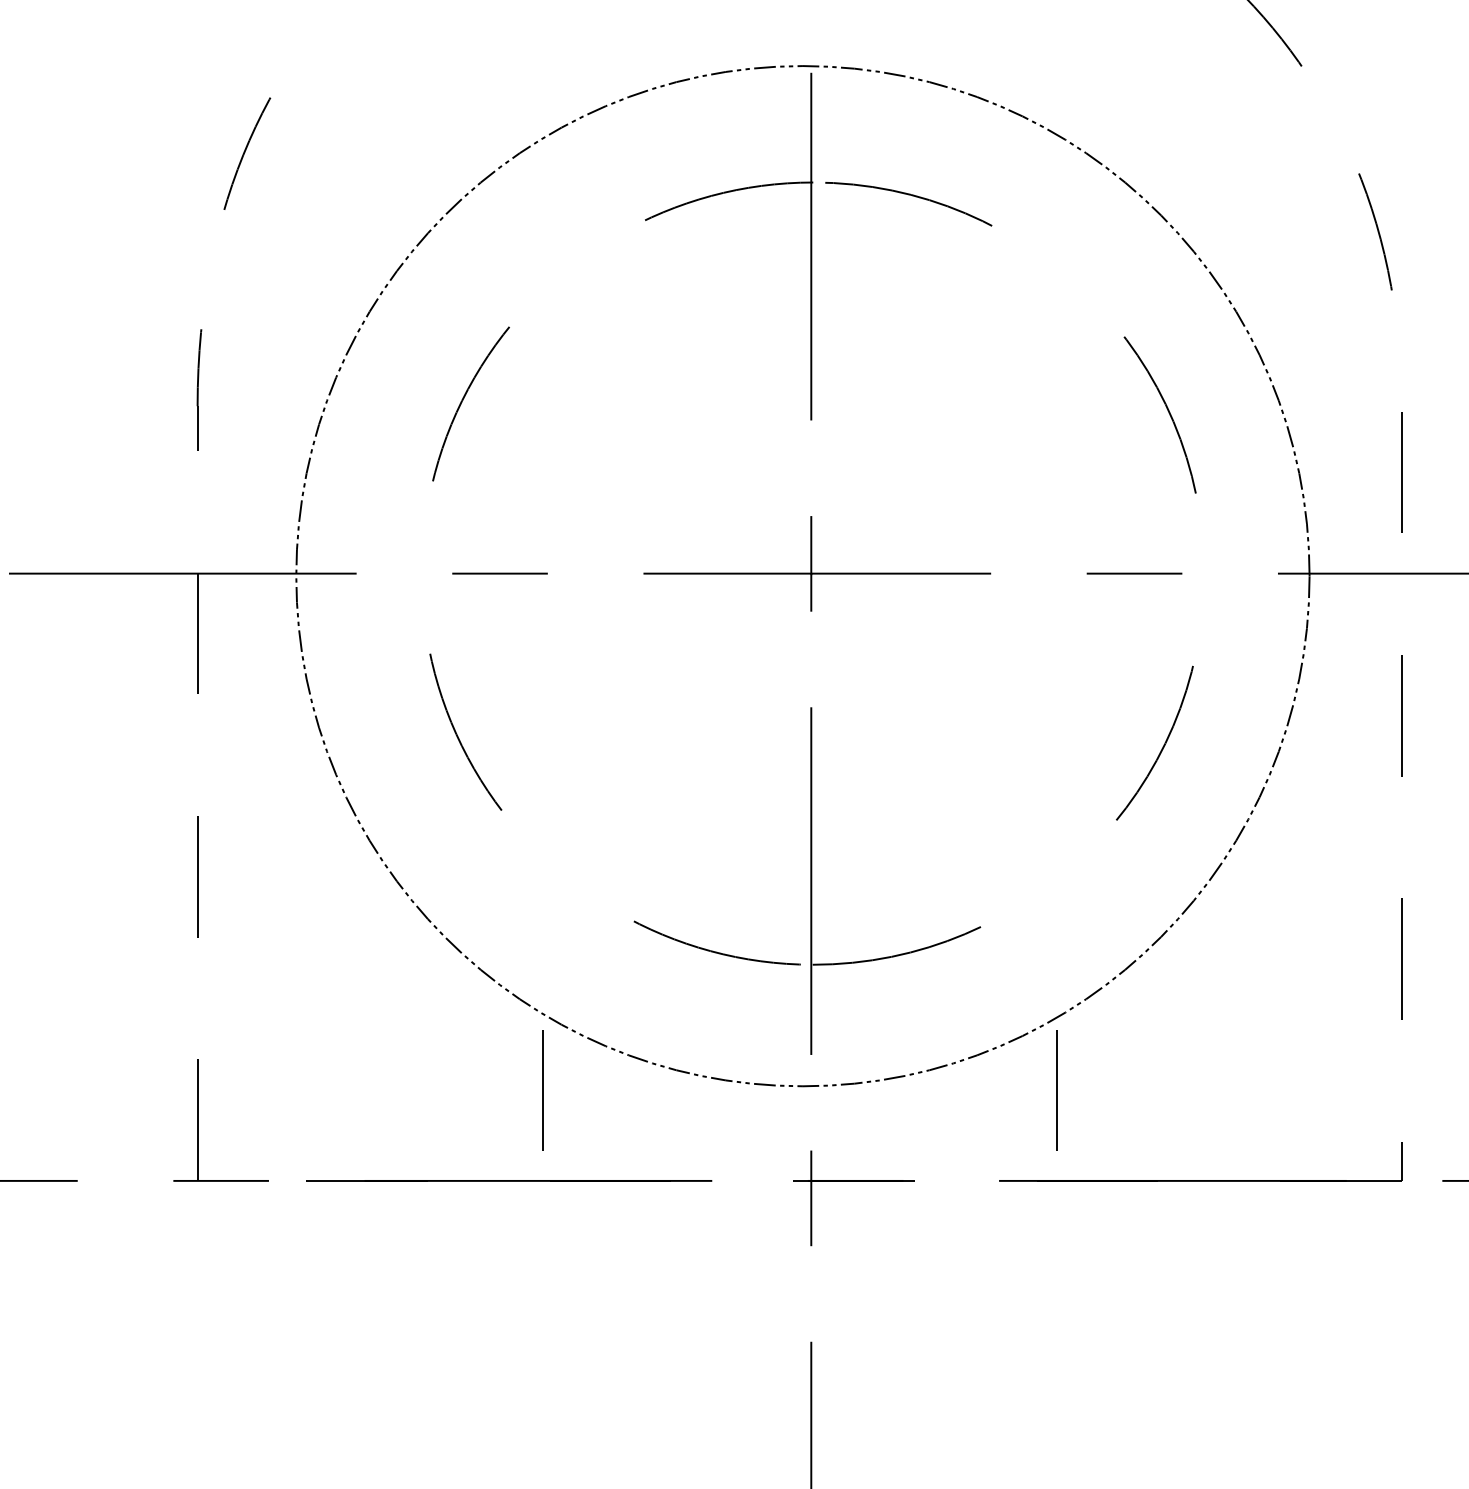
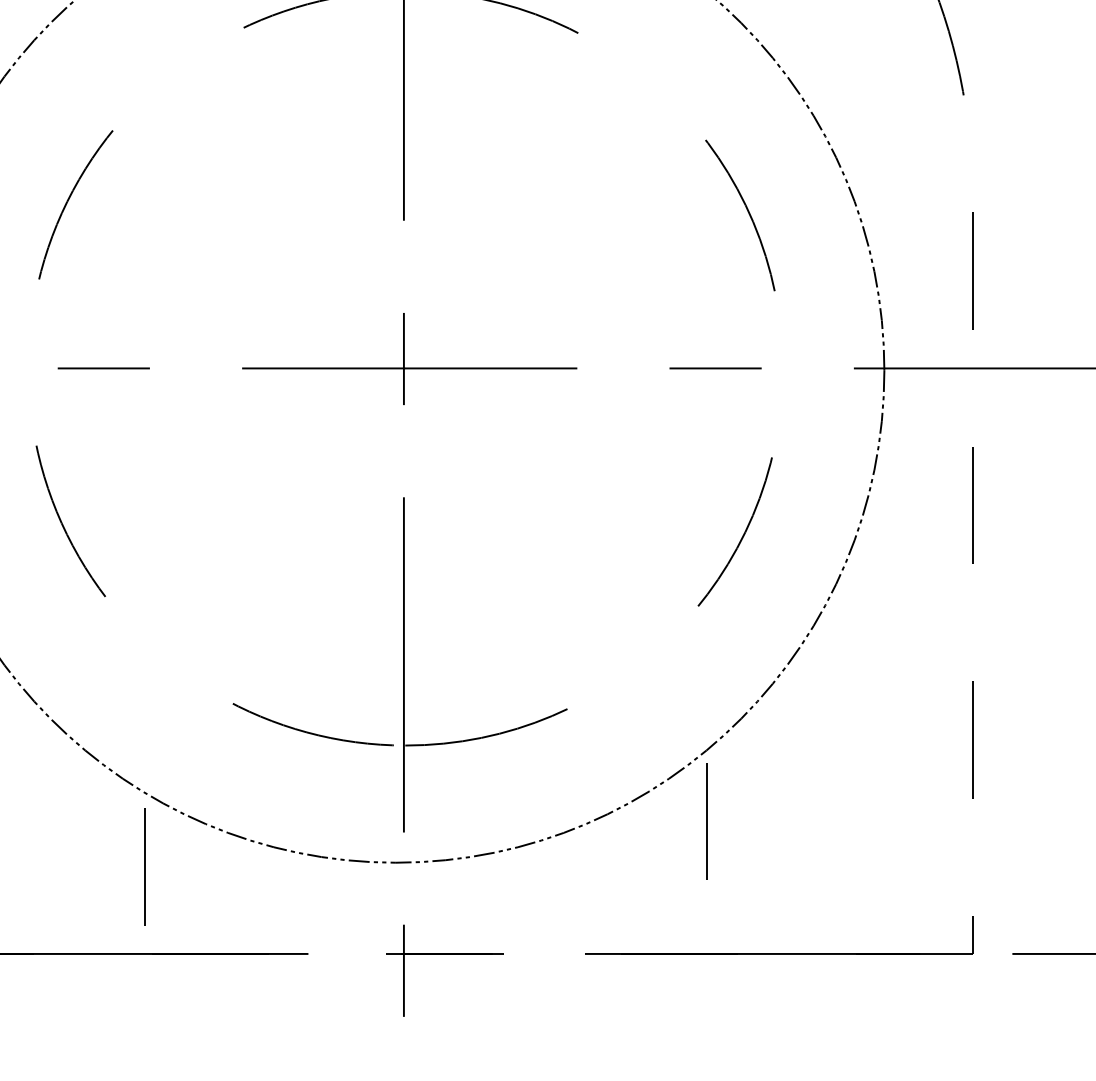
line: (1056, 1090) -> (706, 821), moved

